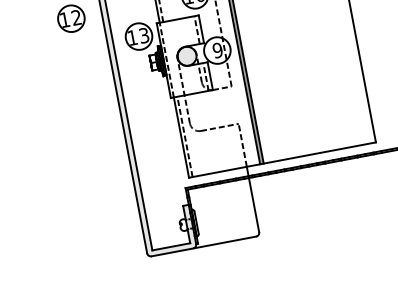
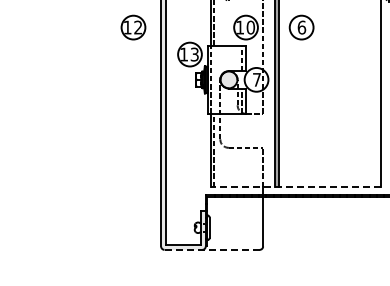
text: (217, 50) -> (256, 79), 9 -> 7
line: (282, 159) -> (295, 186), solid -> dashed
line: (204, 245) -> (212, 249), solid -> dashed

